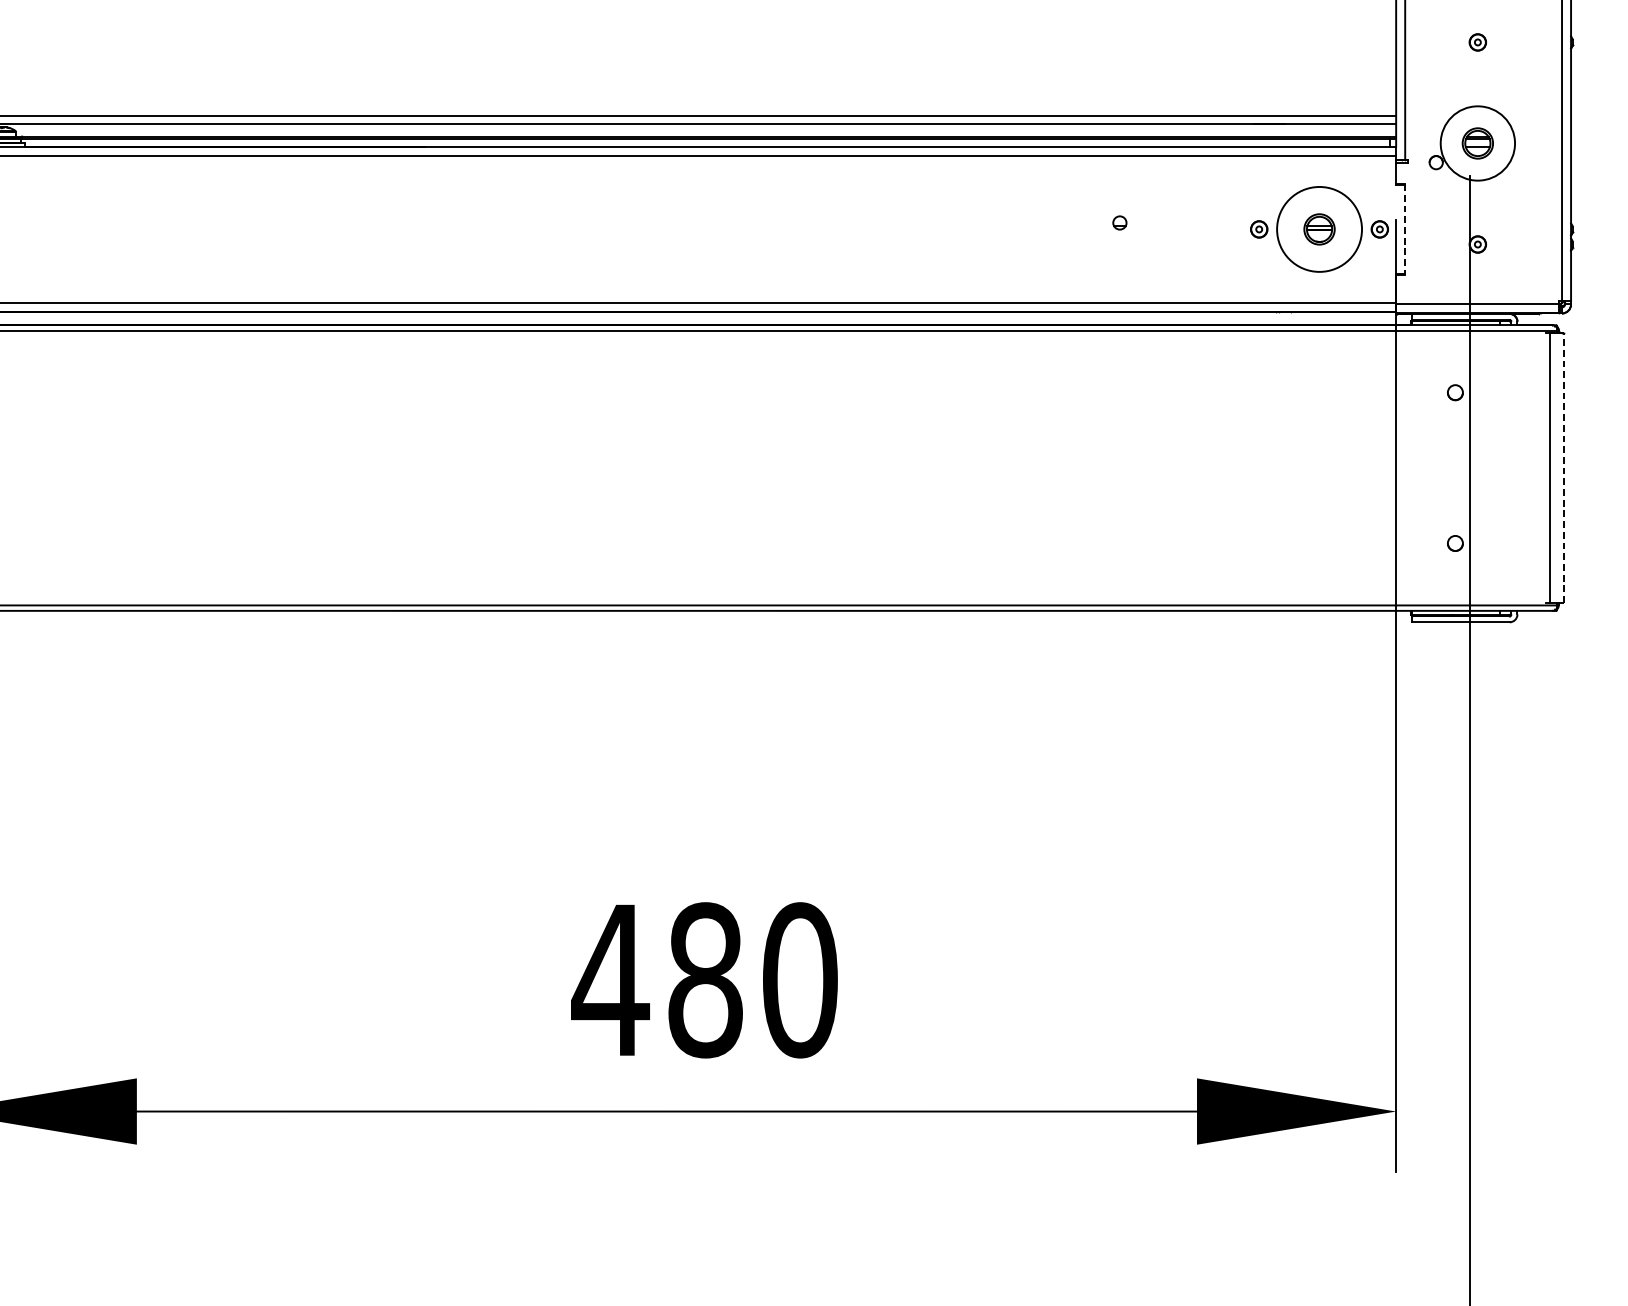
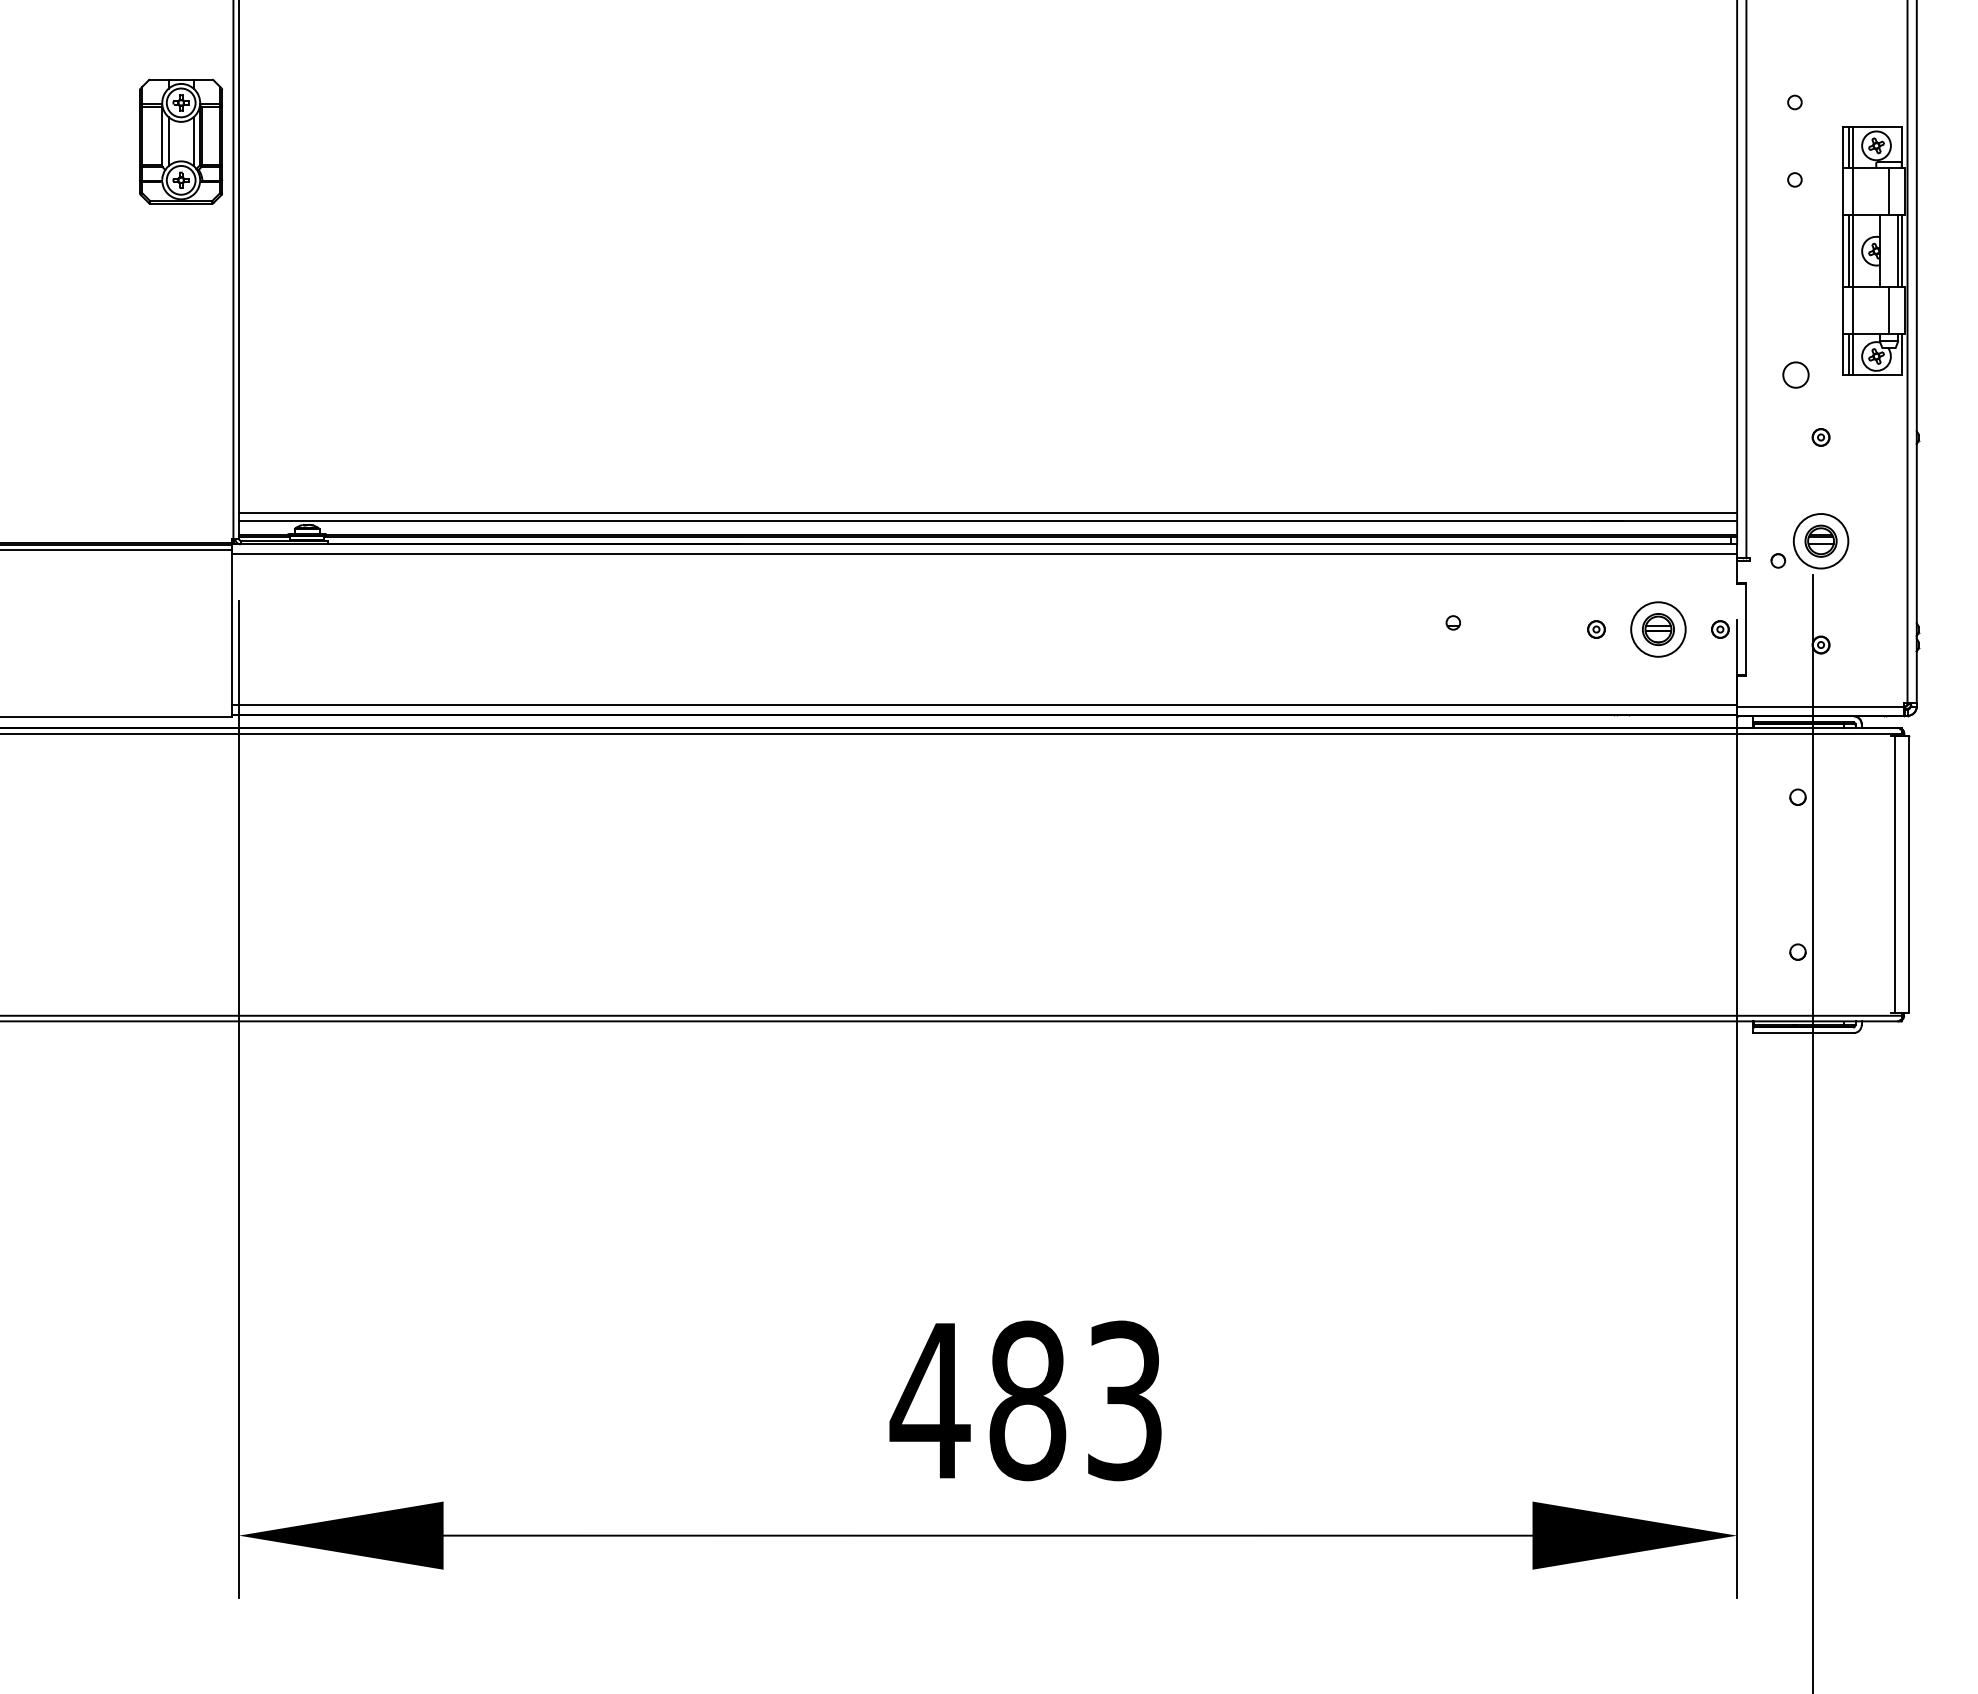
circle: (1477, 143) -> (1820, 541), size x0.71
circle: (1319, 229) -> (1658, 629), size x0.62
line: (1405, 230) -> (1746, 630), dashed -> solid
line: (1563, 467) -> (1909, 874), dashed -> solid
text: (799, 979) -> (1124, 1400), 480 -> 483

